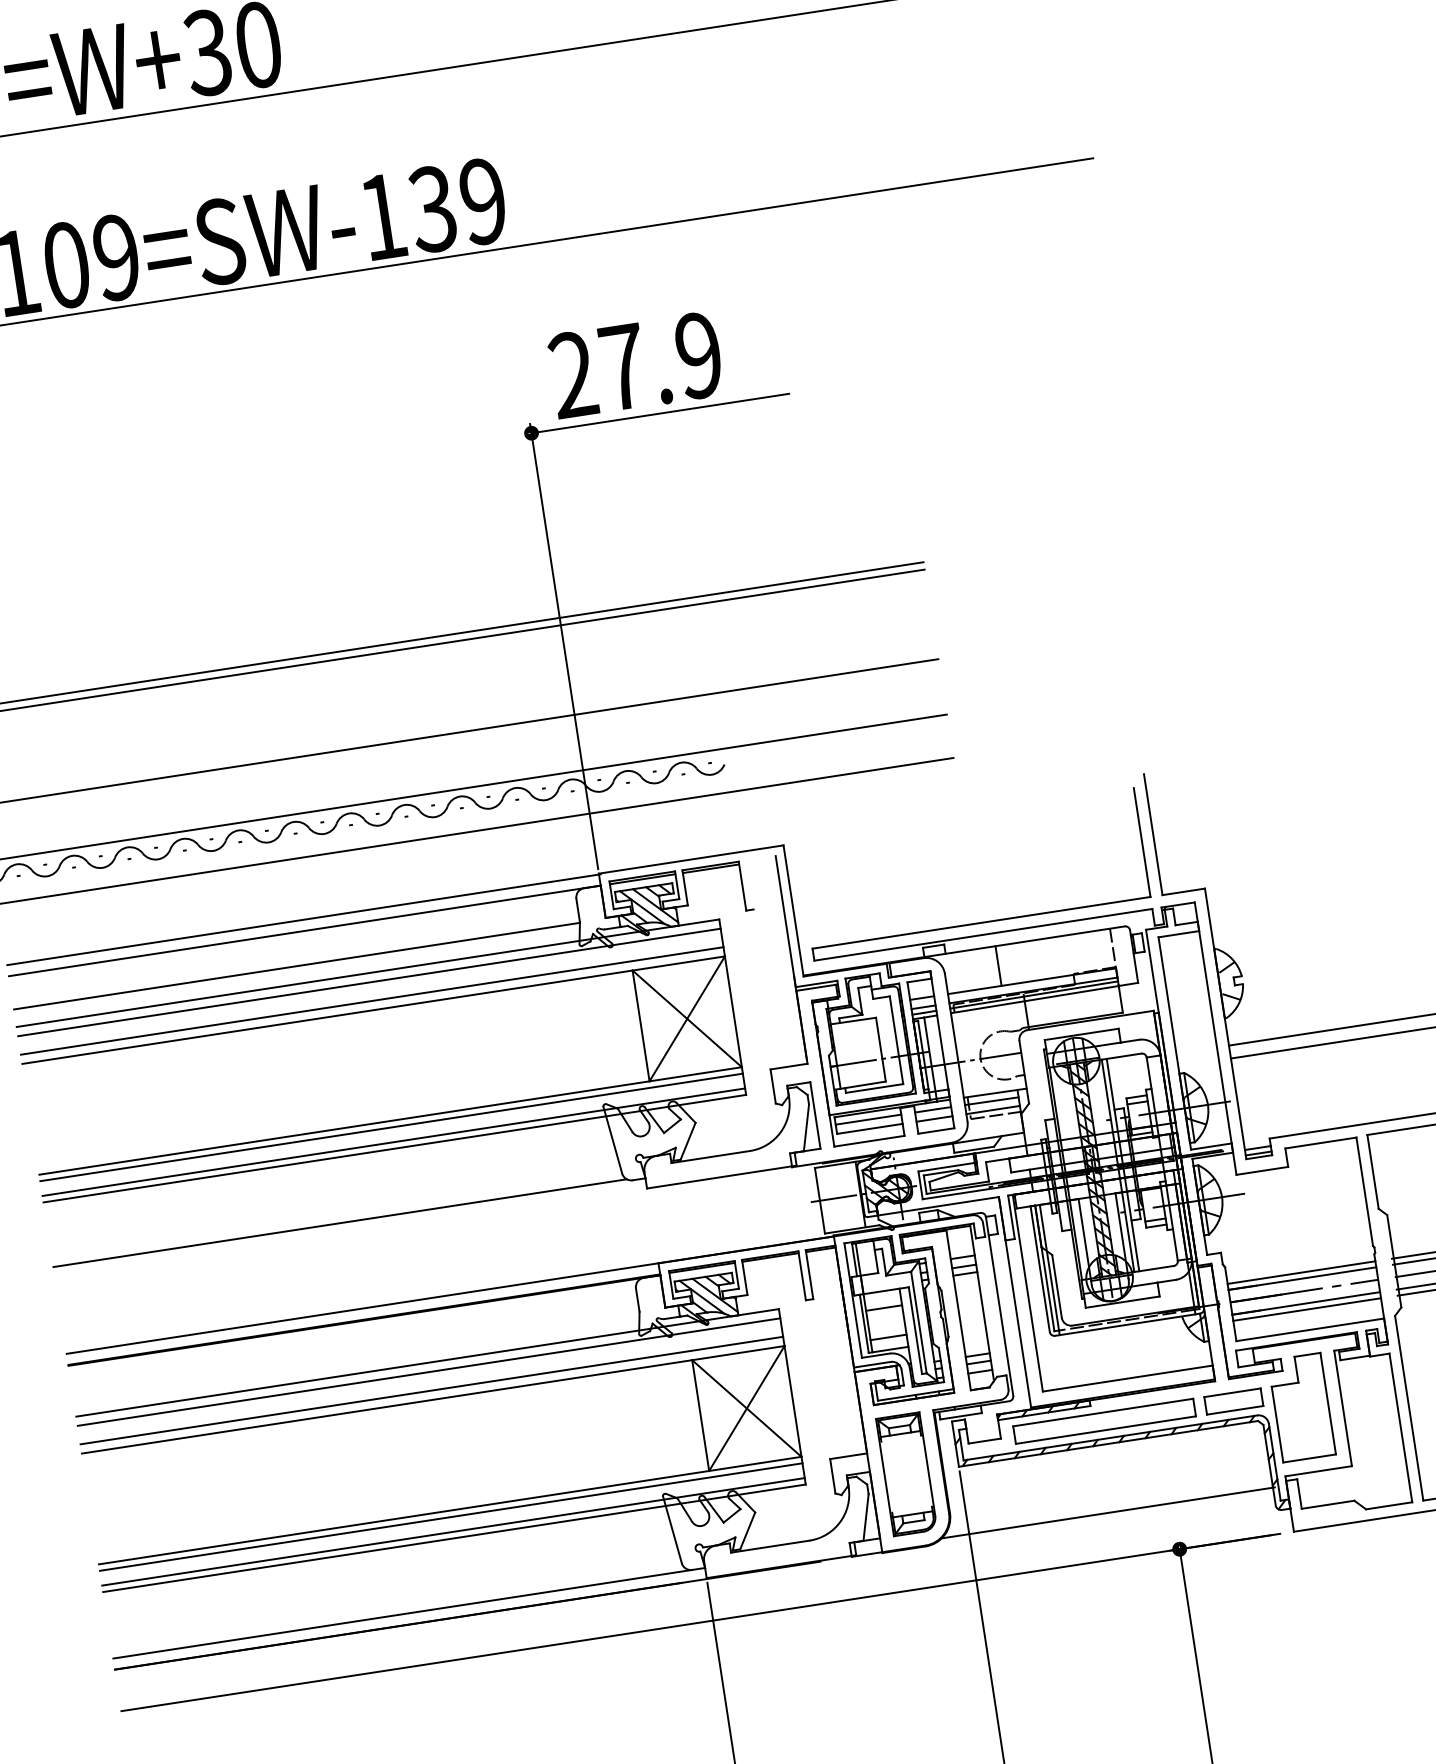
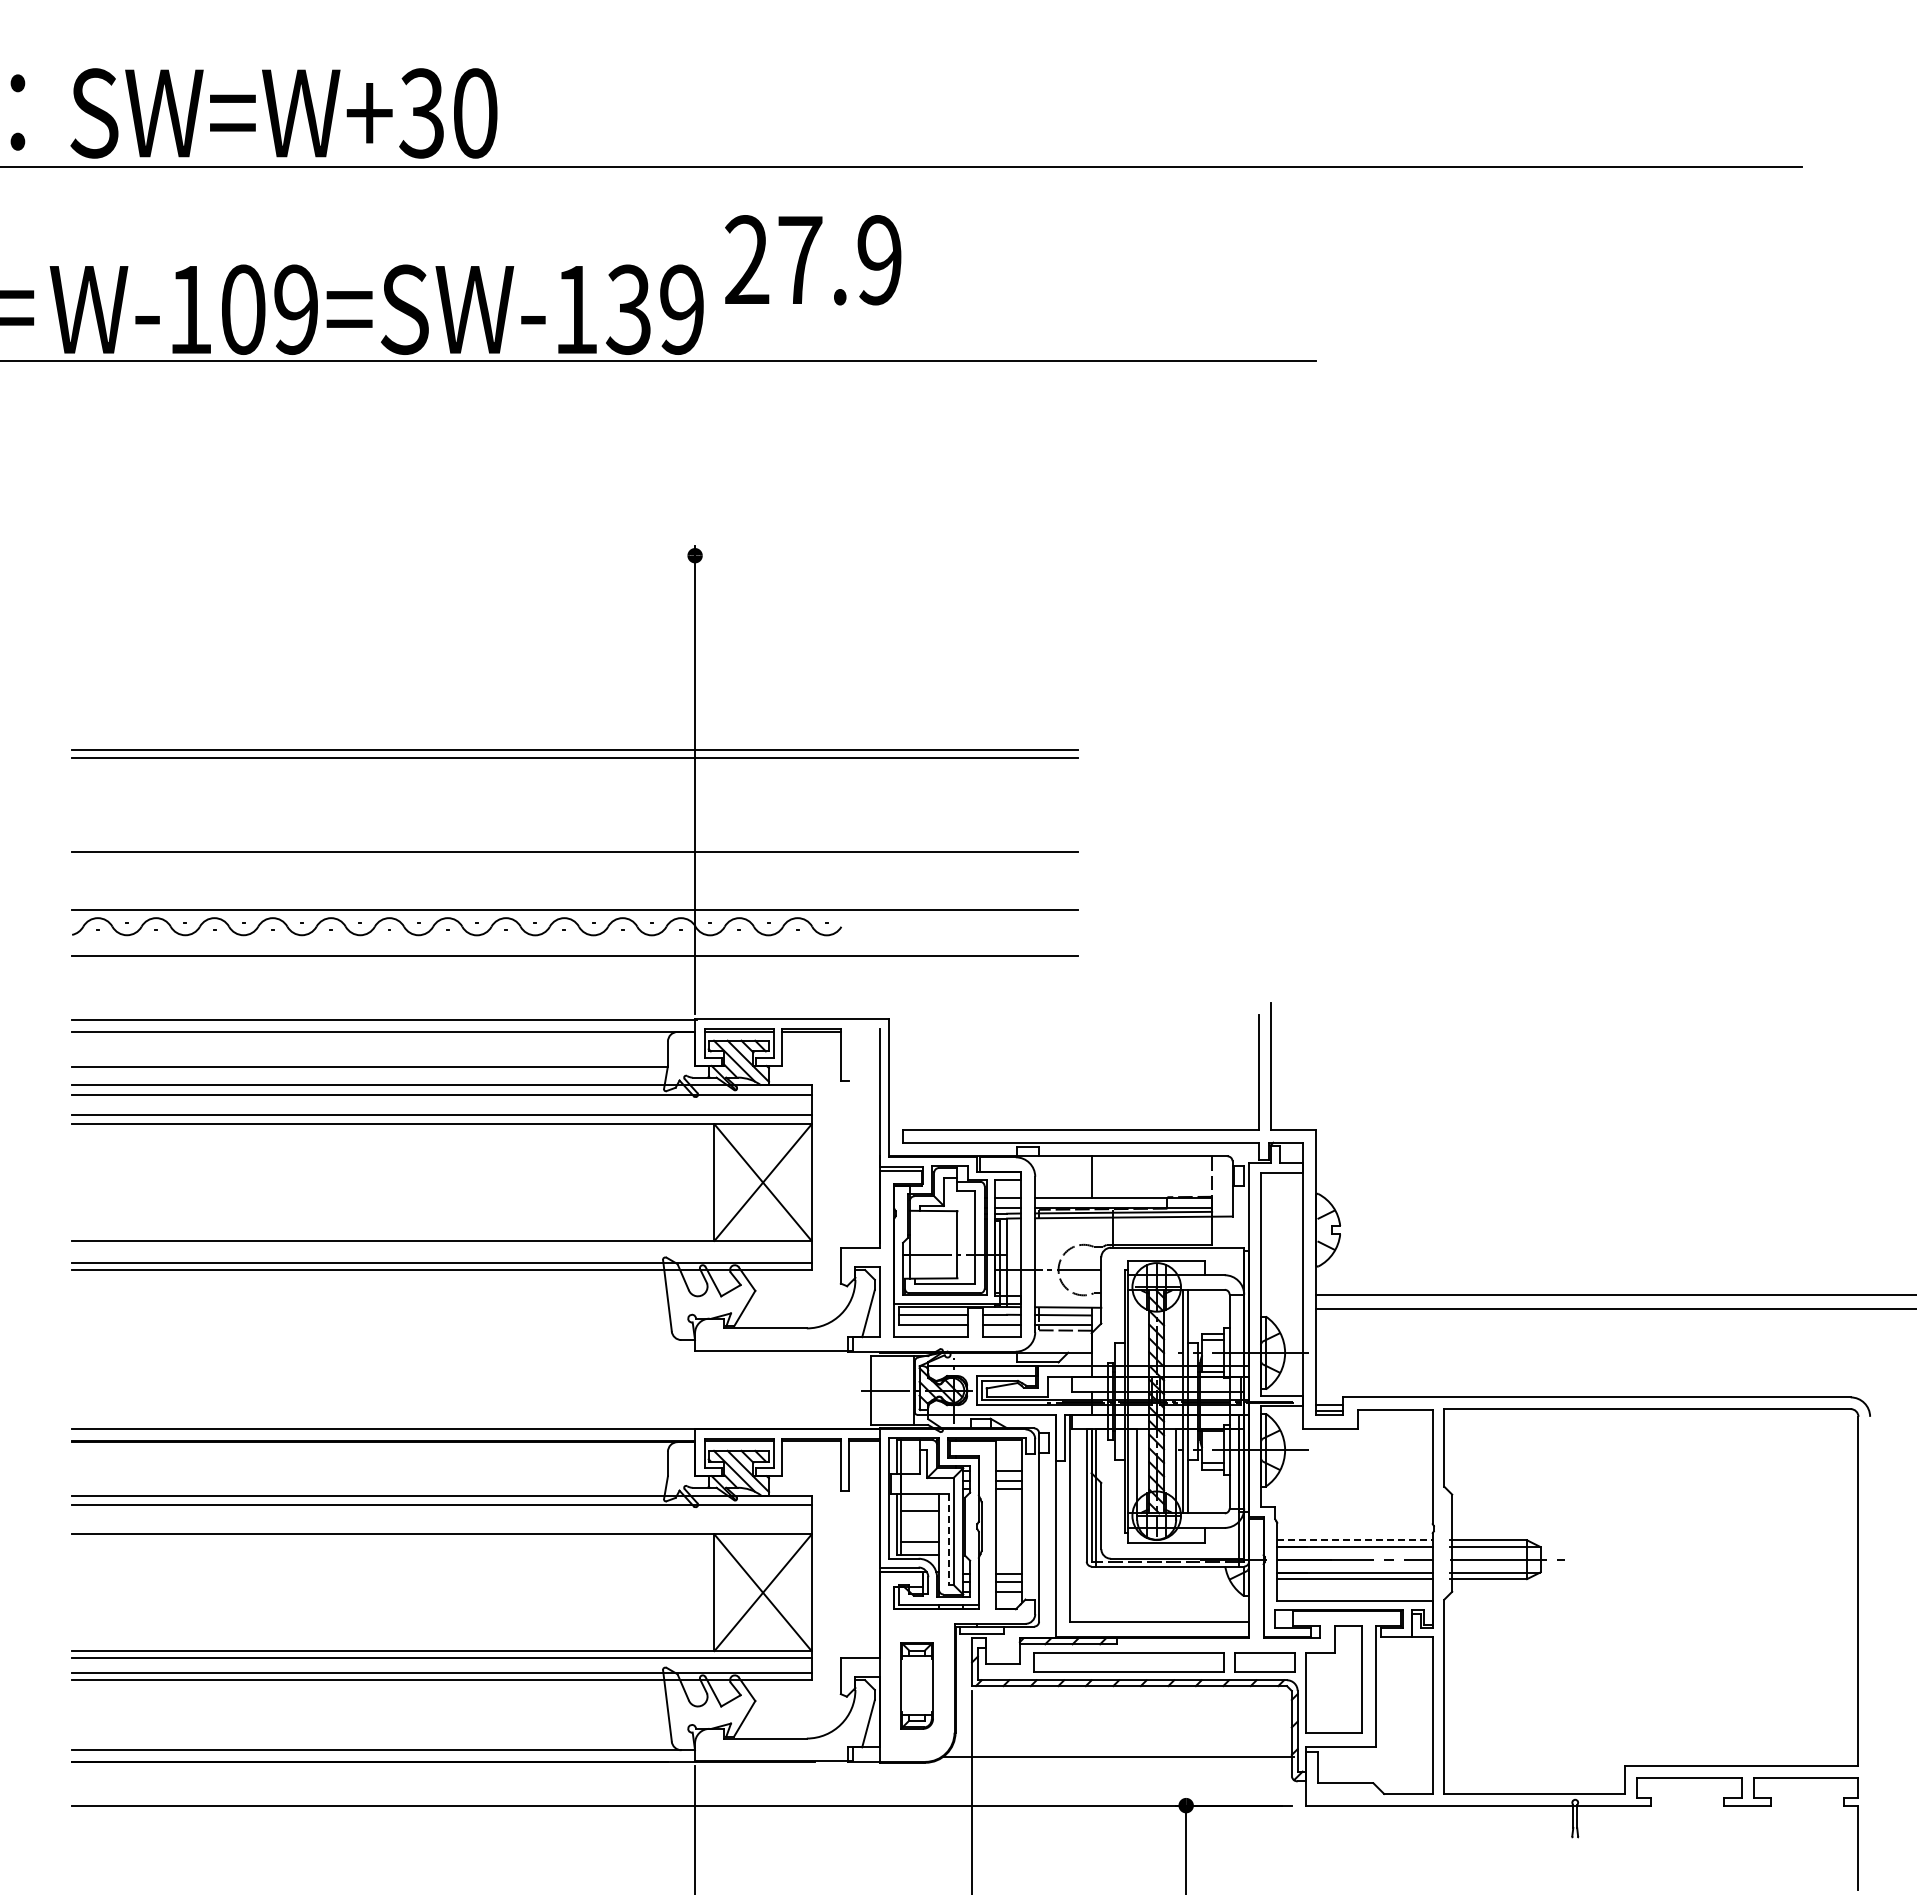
text: (636, 365) -> (813, 260), moved
line: (660, 413) -> (830, 555), removed
line: (391, 1127) -> (441, 1247), removed
line: (339, 1223) -> (373, 1338), removed
line: (1302, 1272) -> (1355, 1540), solid -> dashed
line: (915, 1330) -> (948, 1539), solid -> dashed
line: (431, 1390) -> (441, 1524), removed
part: (906, 1474) -> (916, 1685), size x0.7

